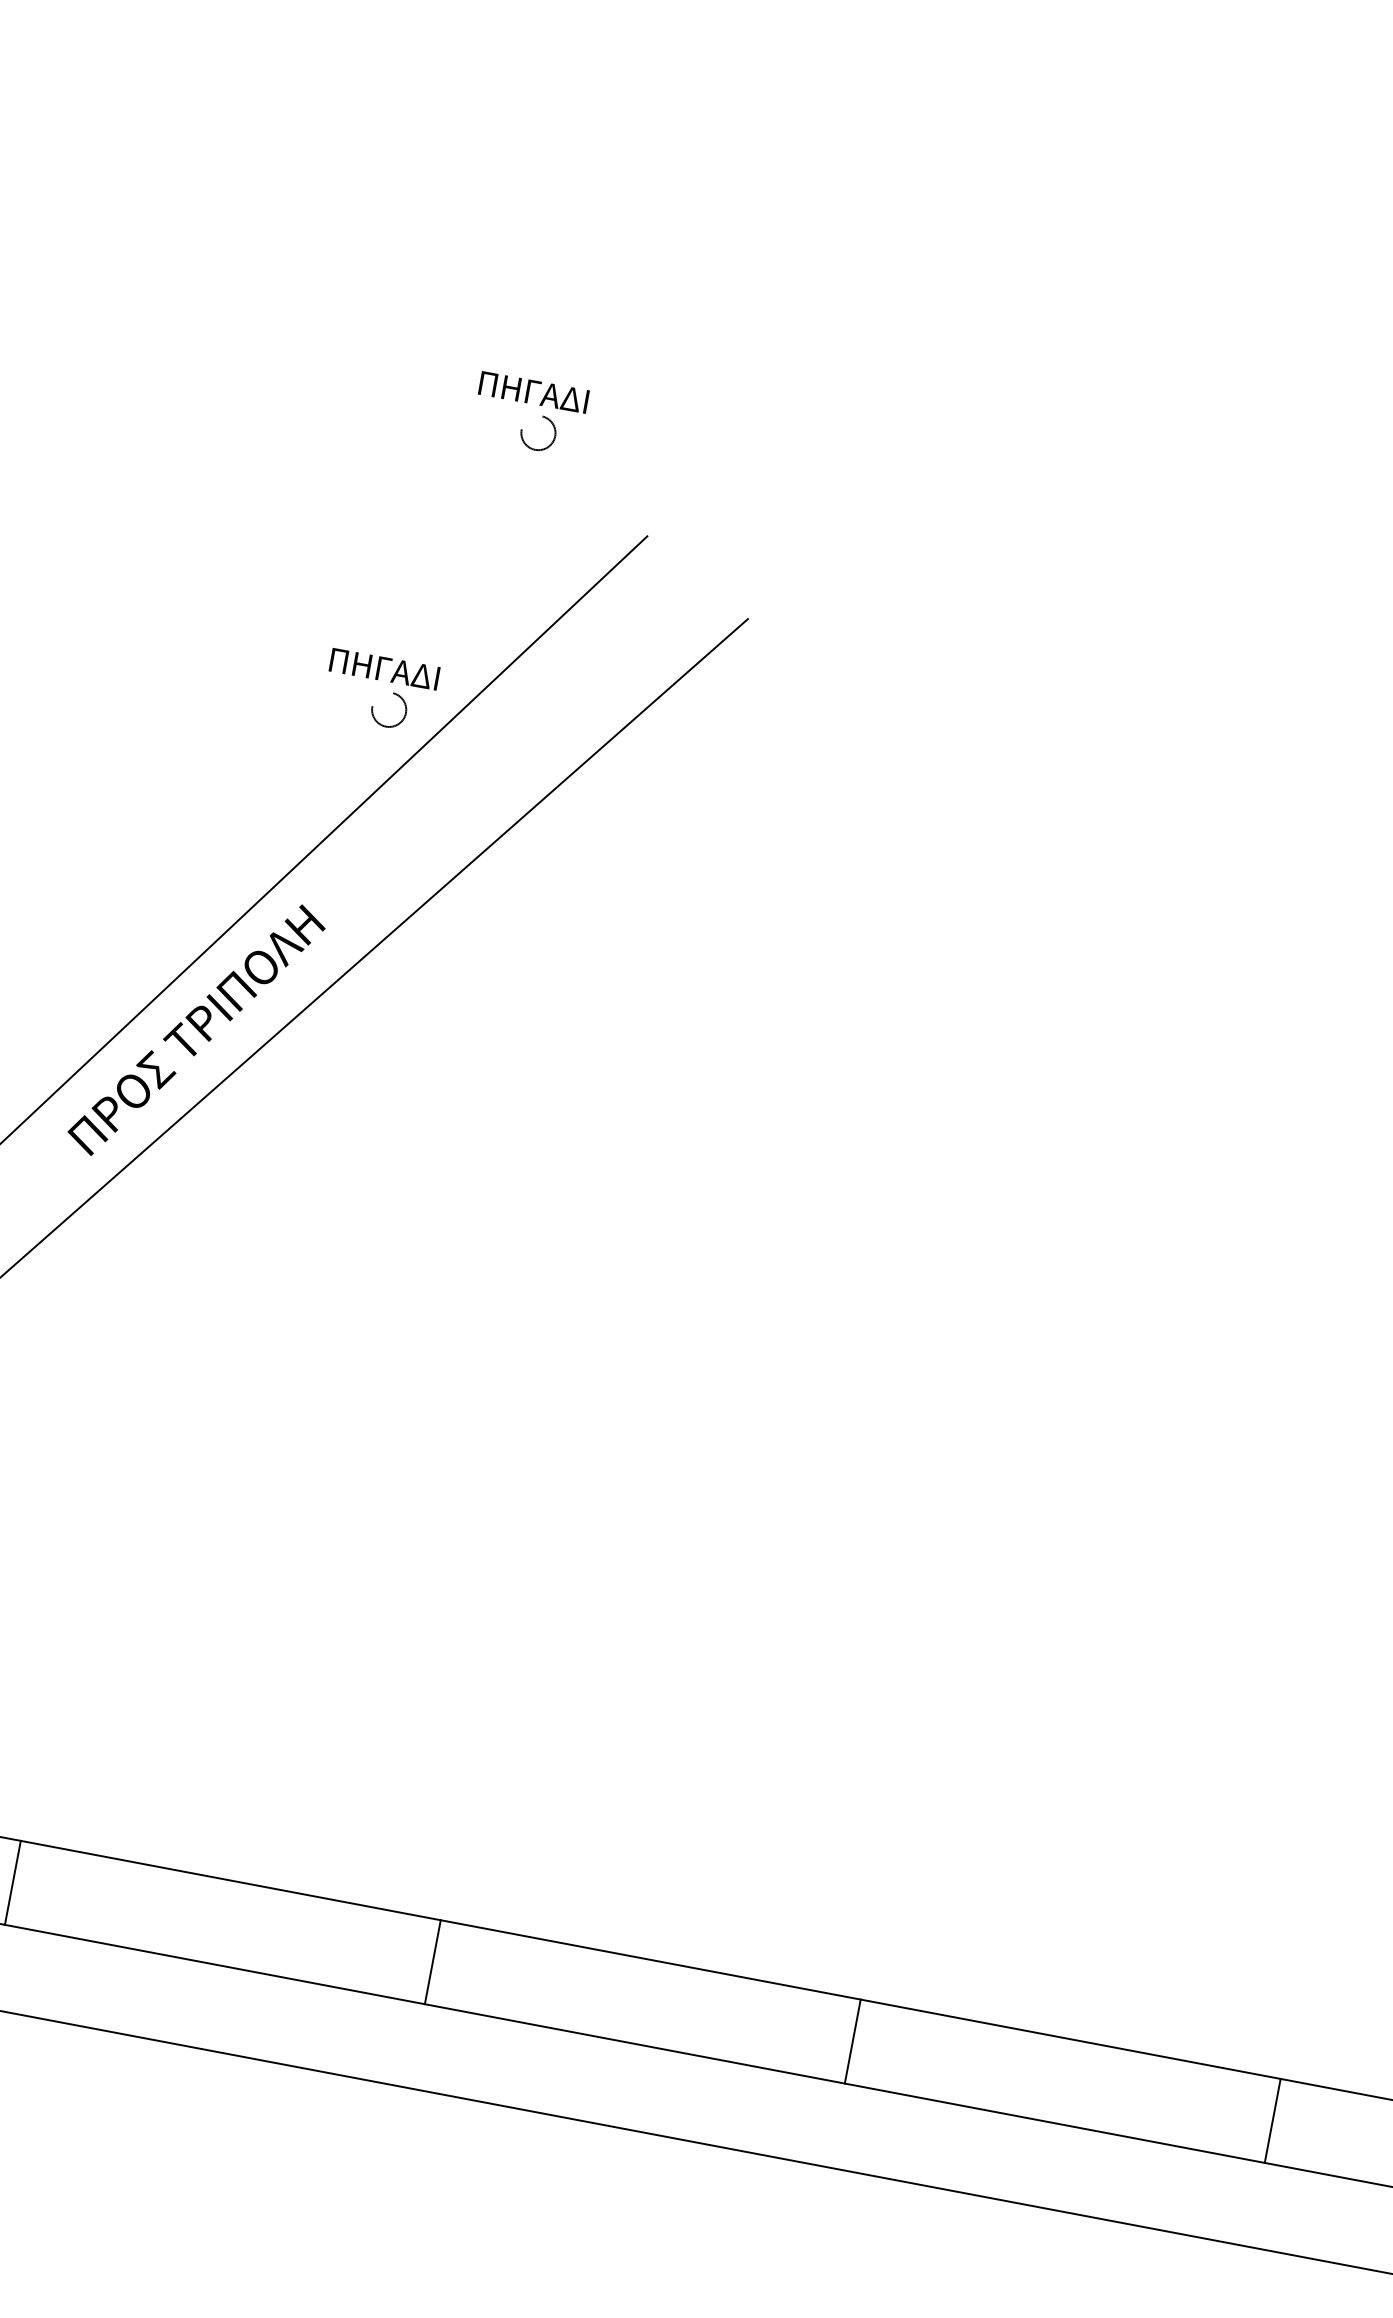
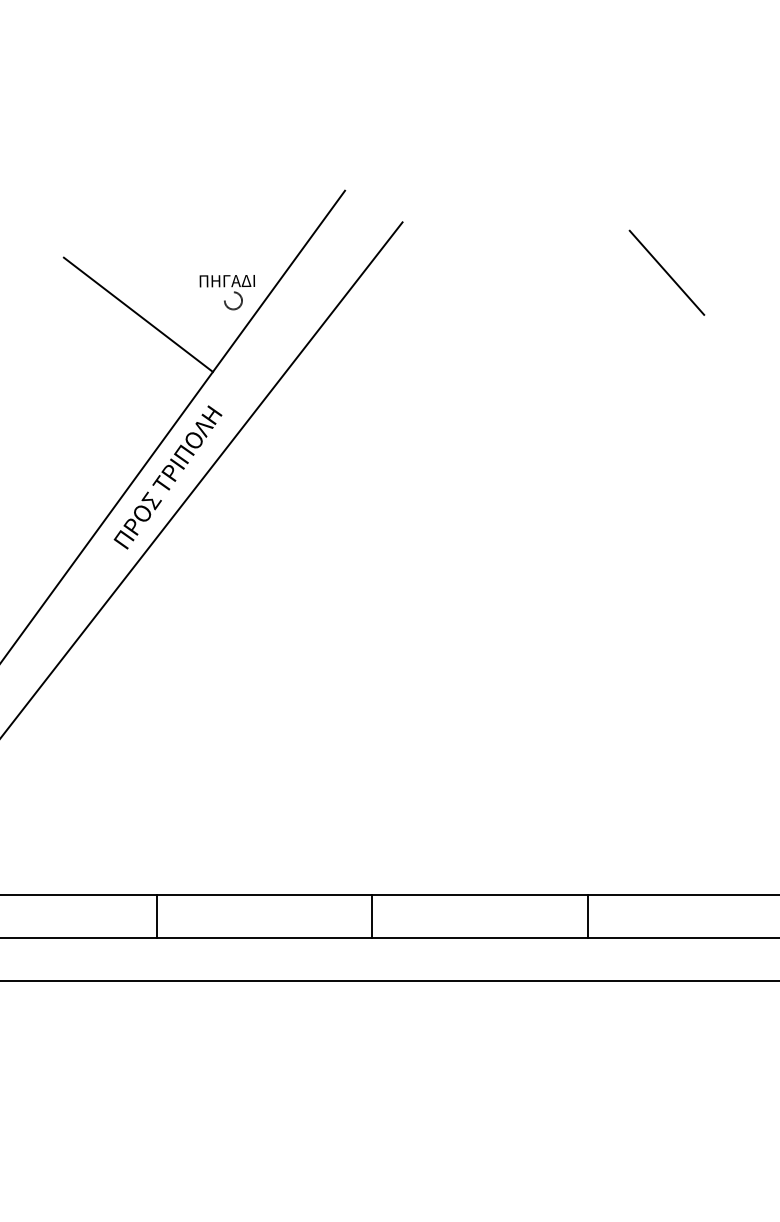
part: (527, 414) -> (274, 141), removed
line: (197, 701) -> (137, 314), added
line: (1244, 814) -> (666, 272), added

